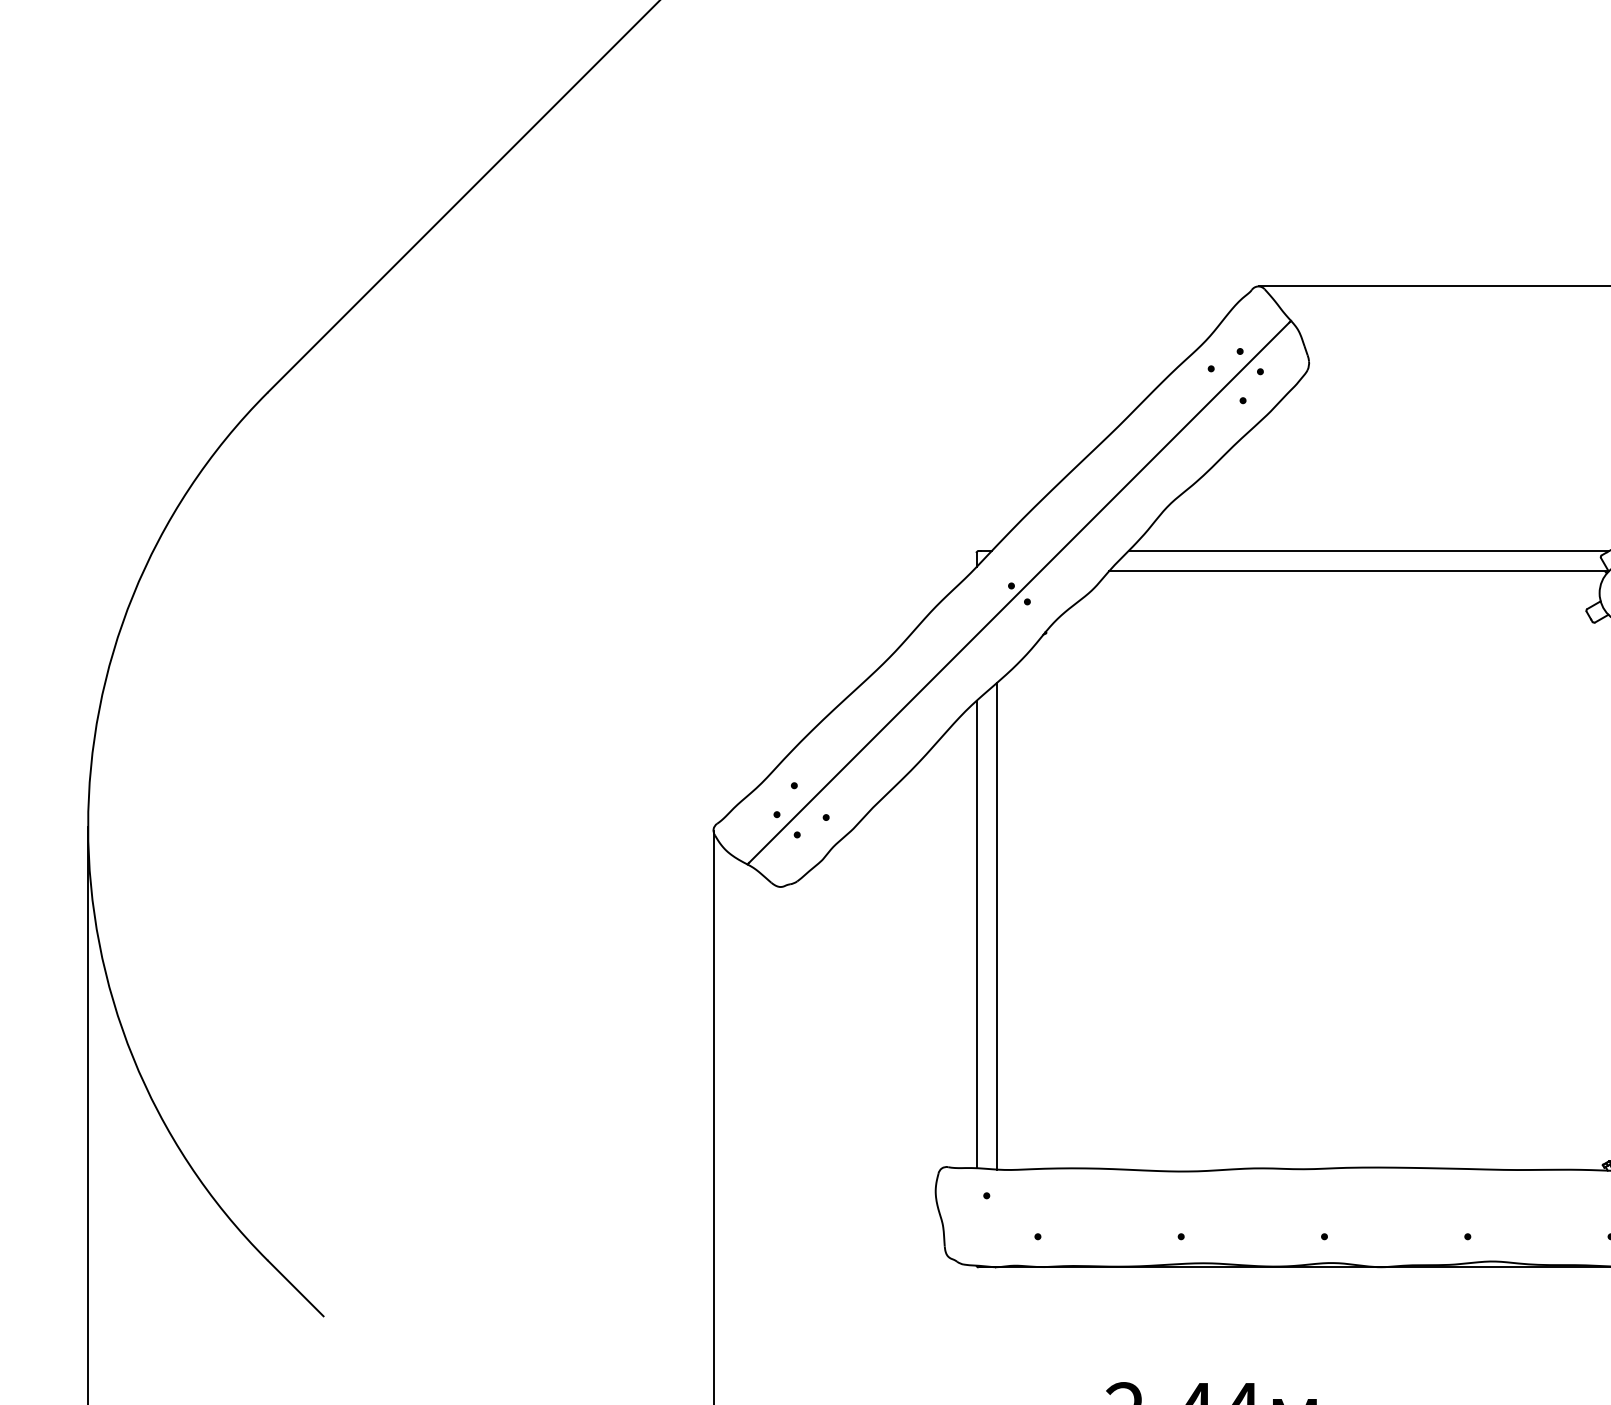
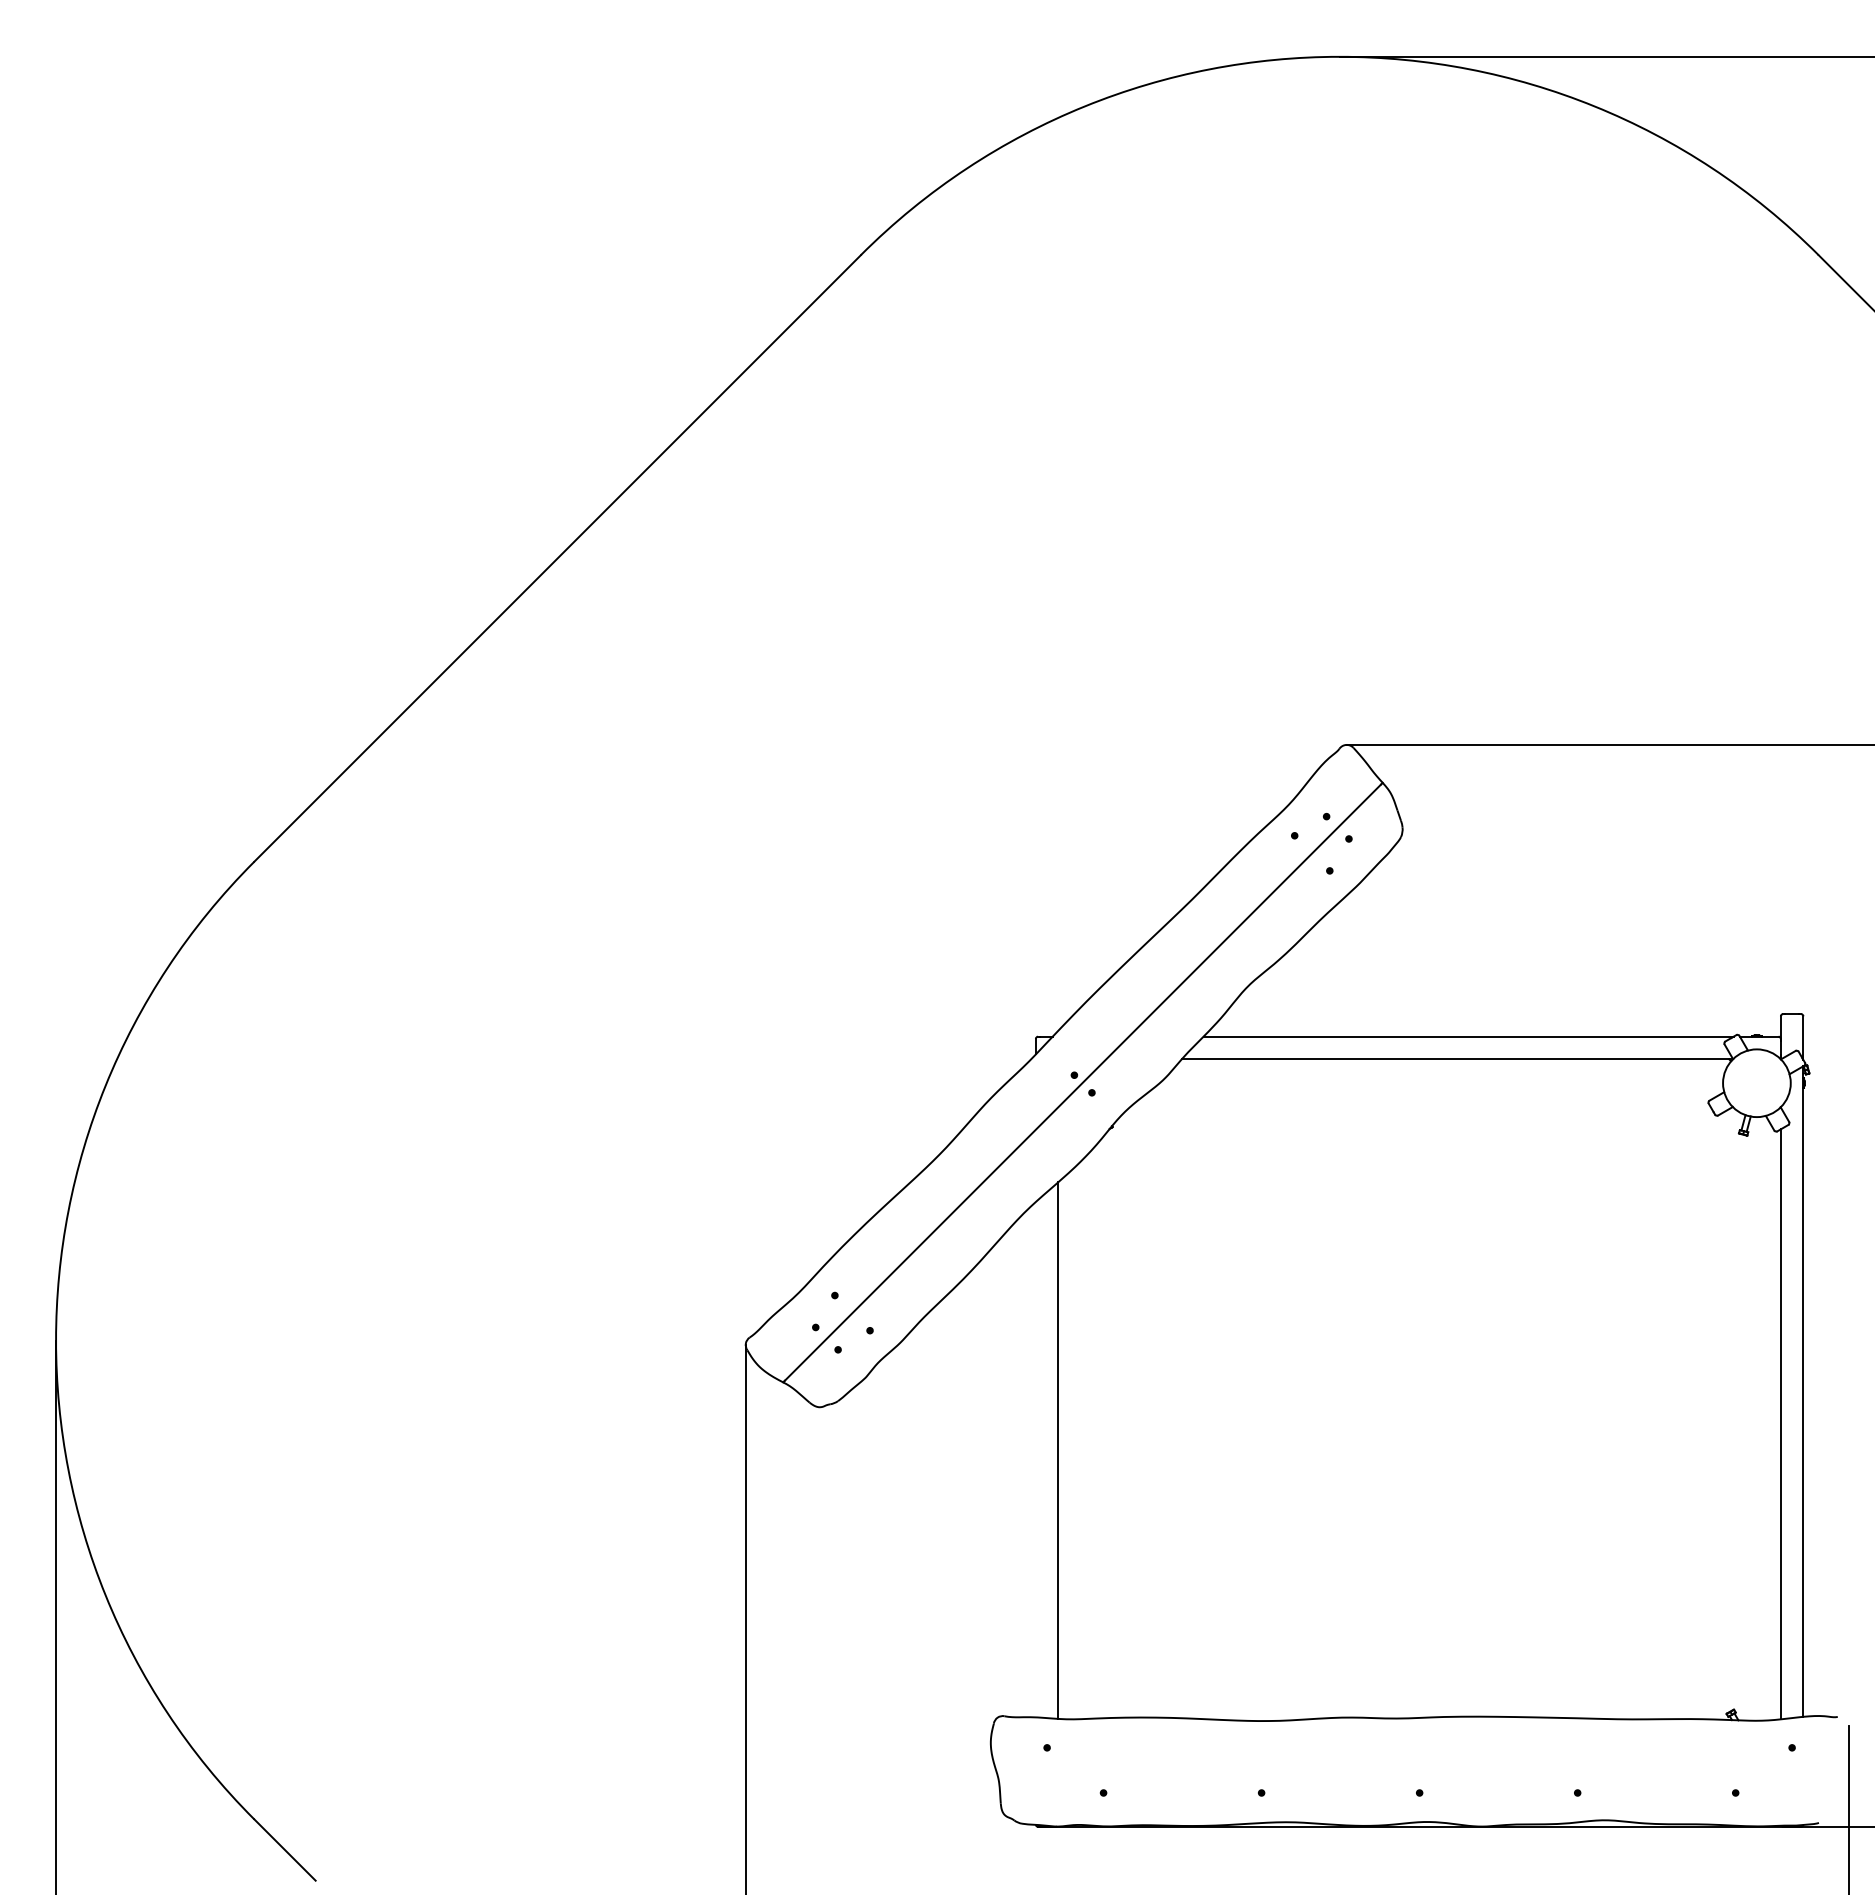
line: (976, 934) -> (1035, 1459), removed

